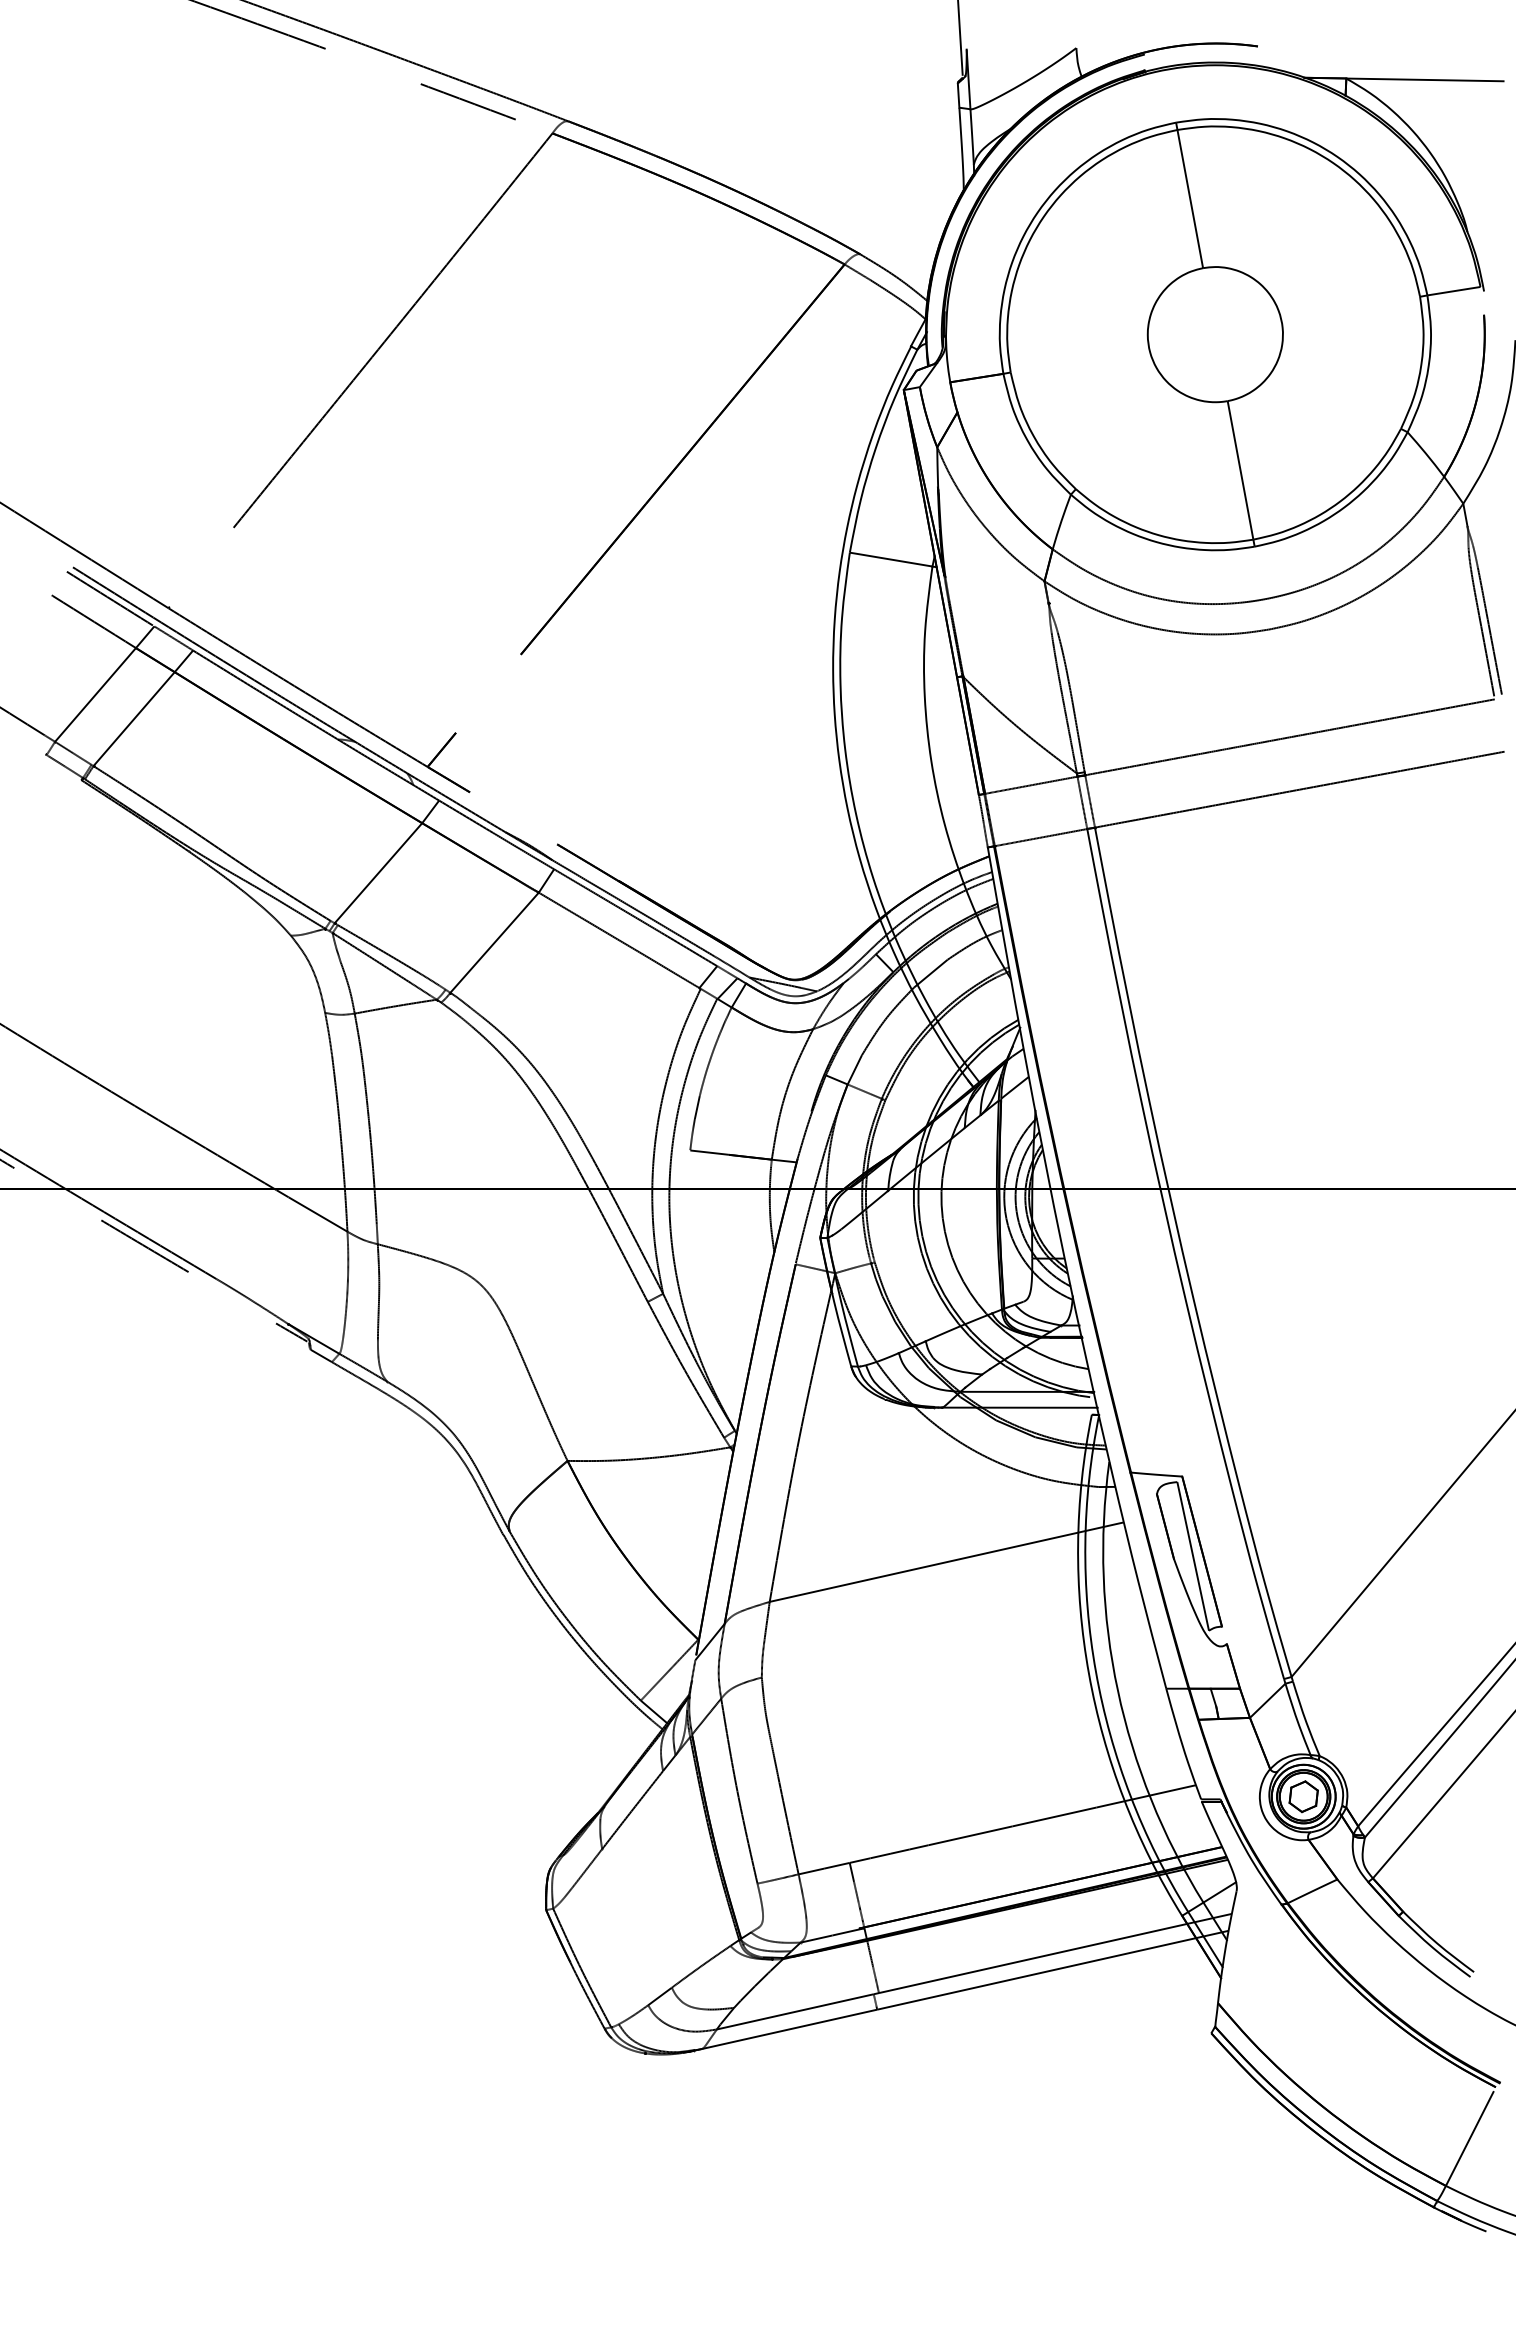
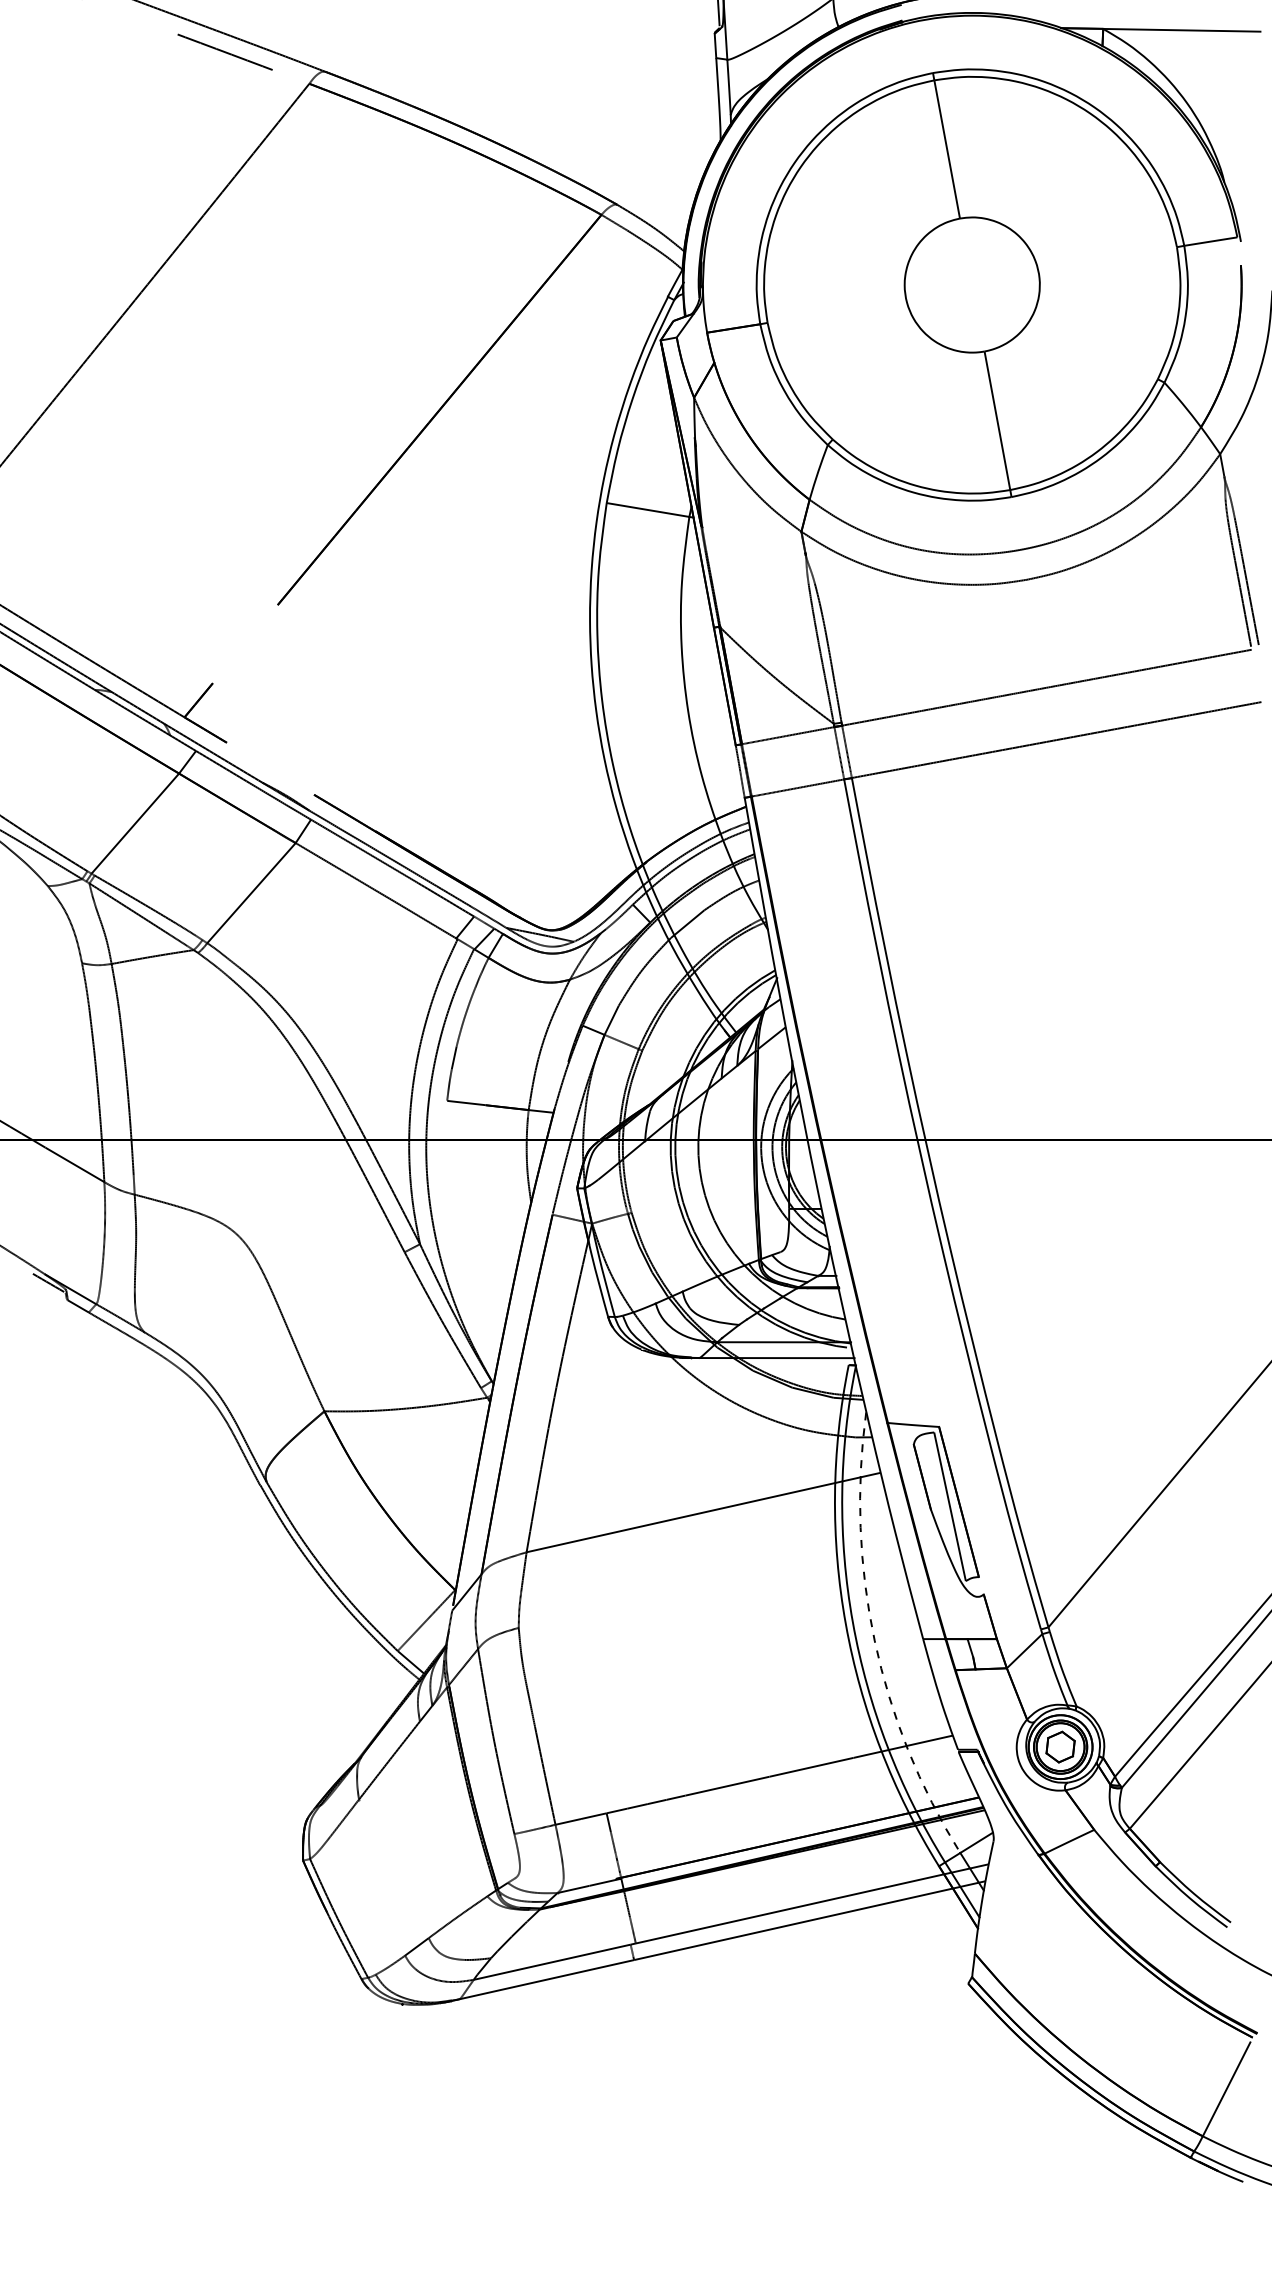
arc: (1117, 1690) -> (874, 1640), solid -> dashed

